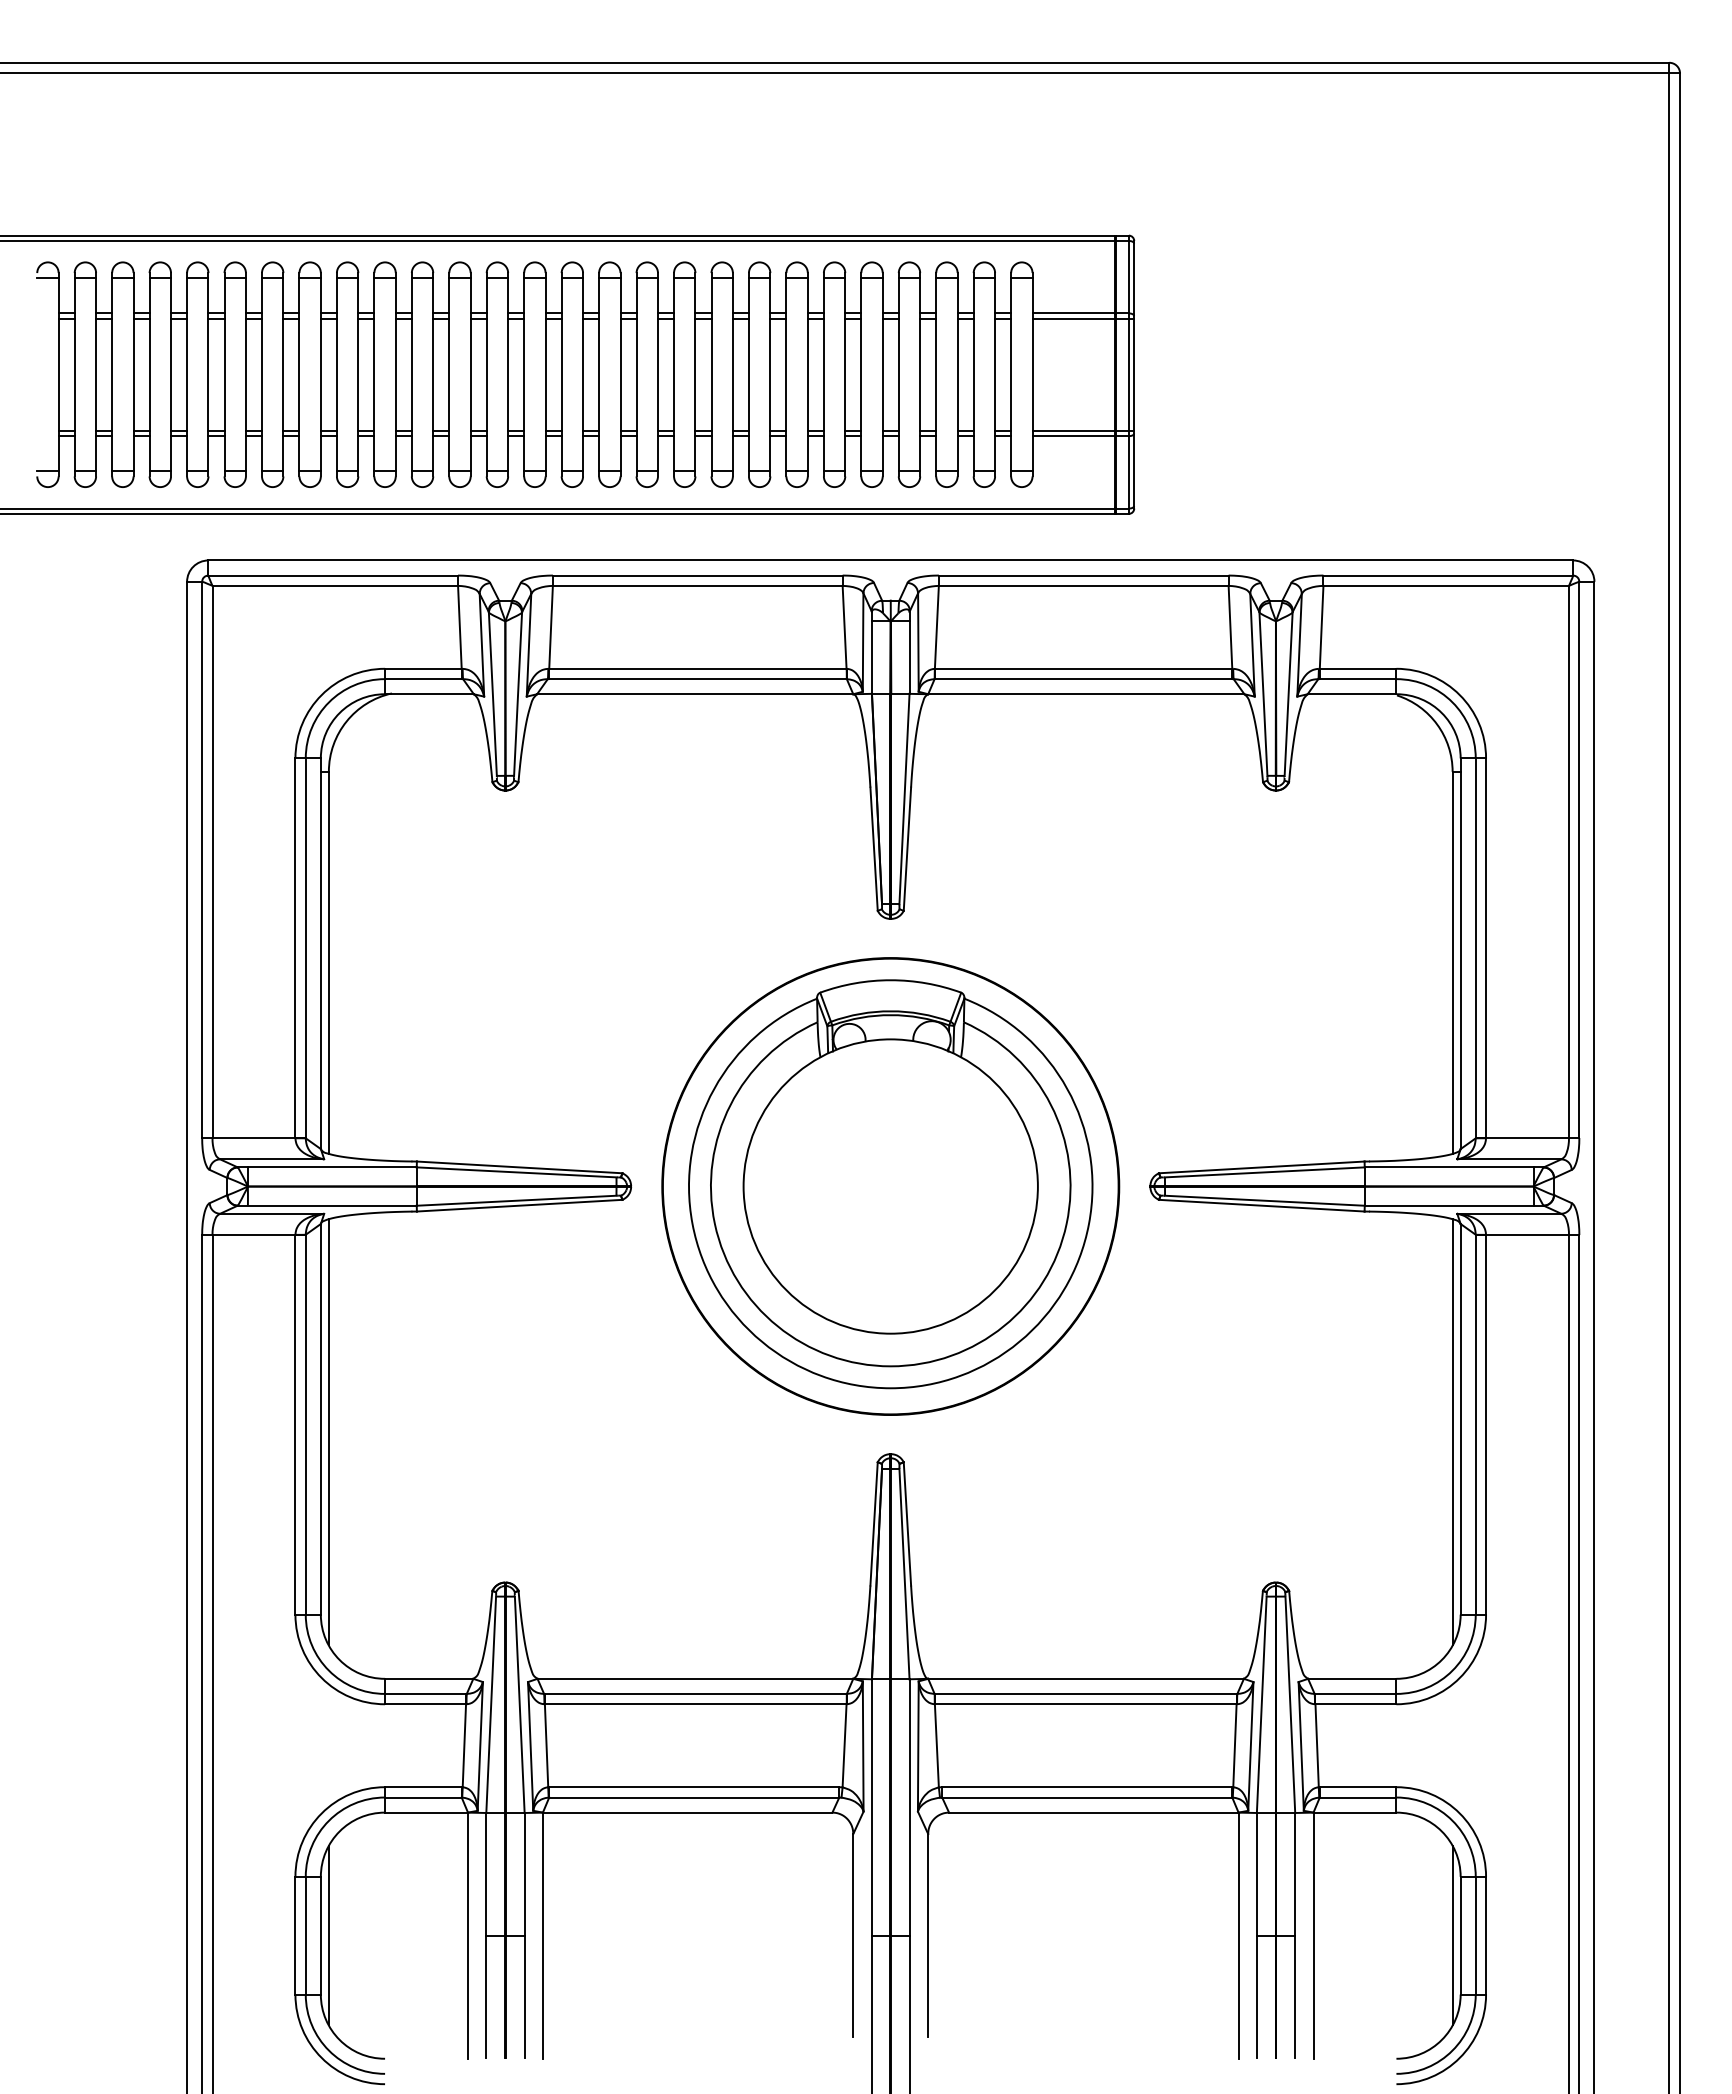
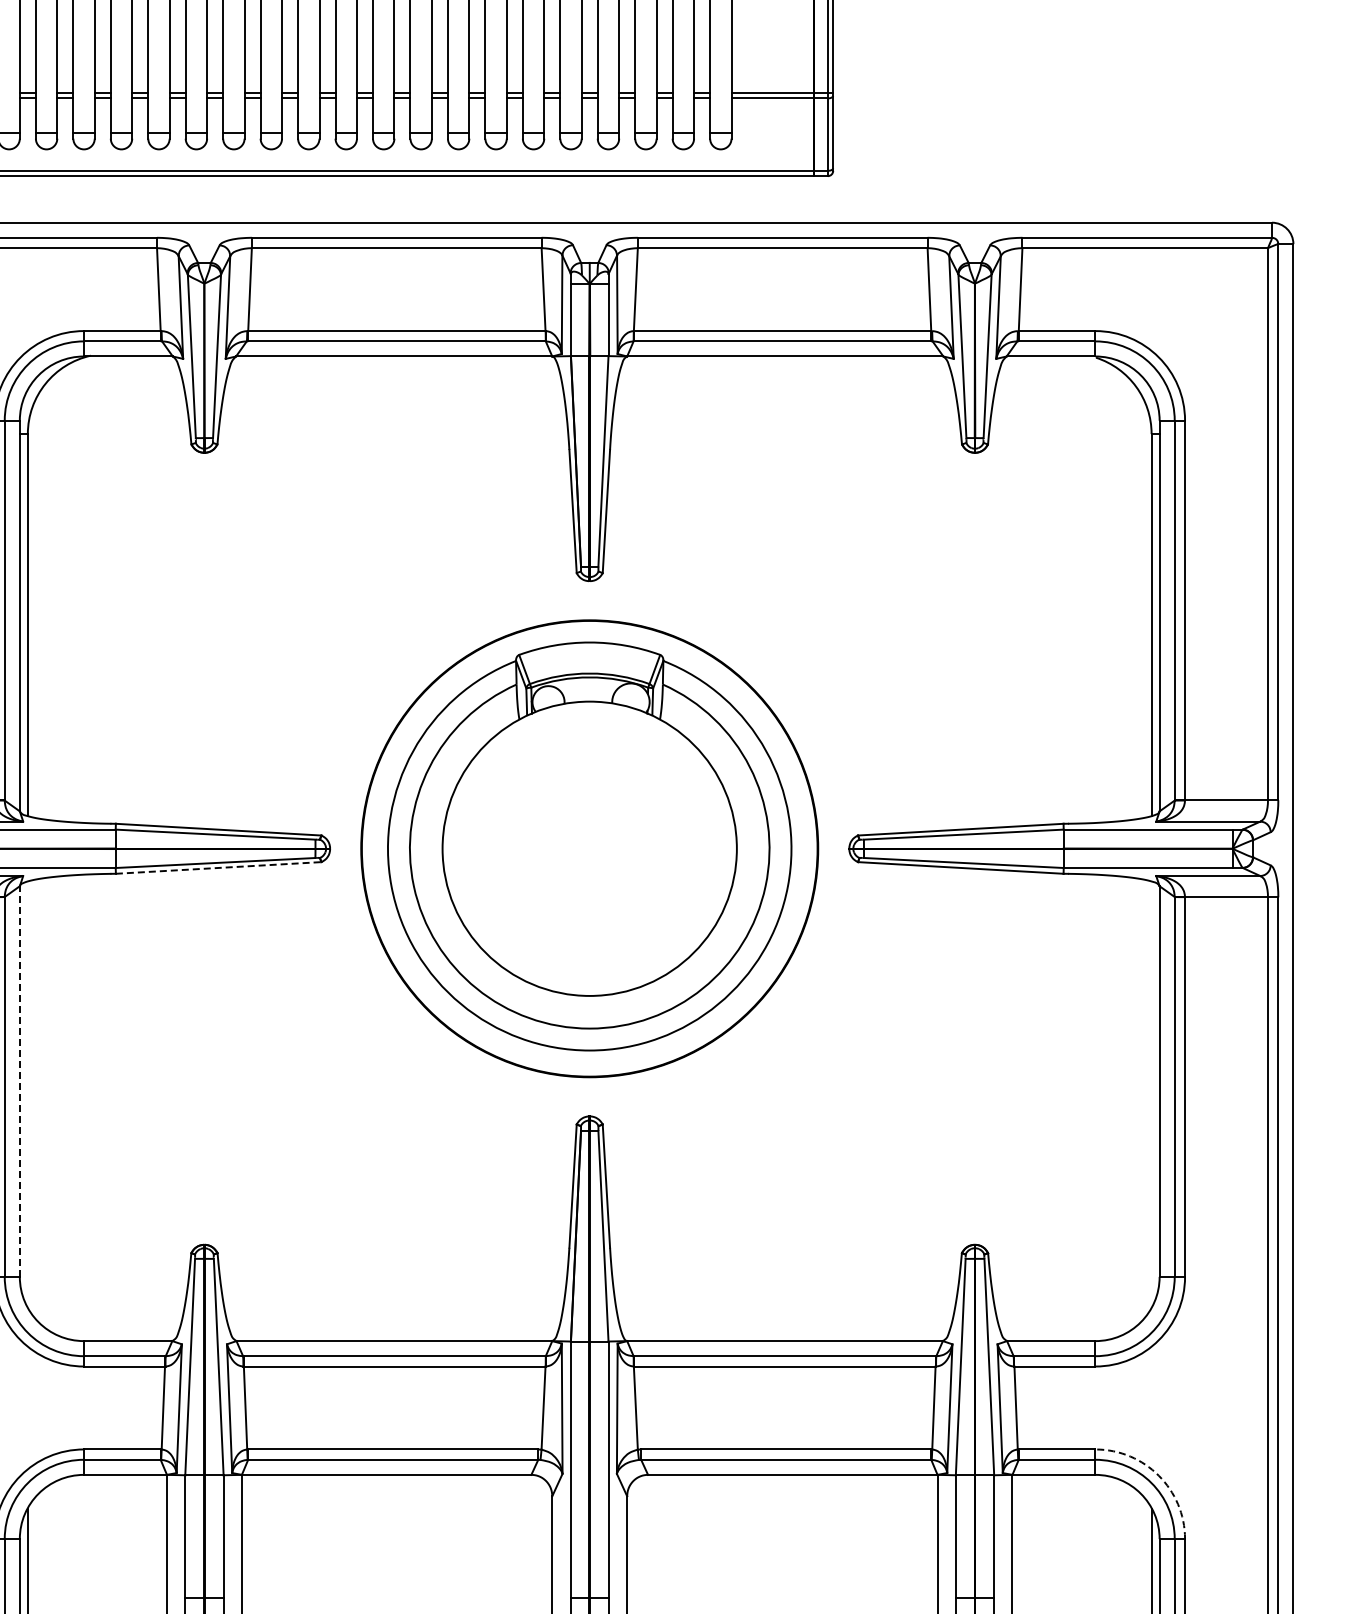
line: (519, 1205) -> (218, 867), solid -> dashed
line: (320, 1418) -> (19, 1080), solid -> dashed
line: (328, 1432) -> (27, 1094), removed
line: (1452, 1432) -> (1151, 1094), removed
arc: (1459, 1813) -> (1158, 1475), solid -> dashed

